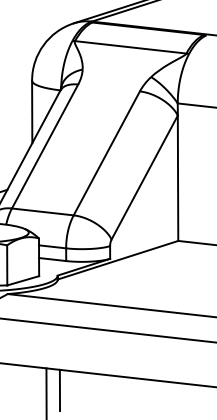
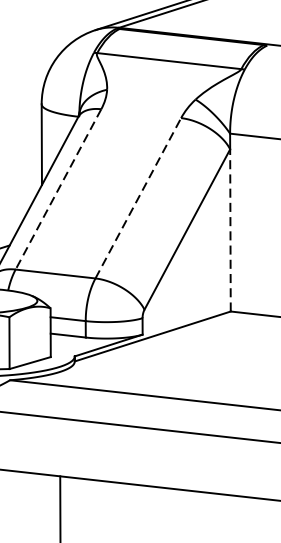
line: (44, 146) -> (57, 189), solid -> dashed
line: (107, 152) -> (139, 197), solid -> dashed
line: (178, 178) -> (231, 230), solid -> dashed
line: (59, 390) -> (77, 504), removed

